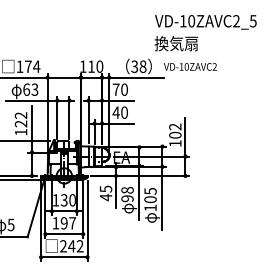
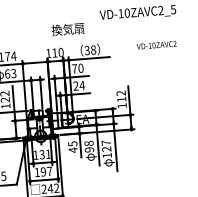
text: (176, 43) -> (68, 29), moved
text: (190, 66) -> (156, 45), moved
text: (120, 112) -> (79, 85), 40 -> 24
text: (175, 134) -> (121, 98), 102 -> 112
text: (150, 195) -> (106, 146), 105 -> 127
text: (72, 200) -> (48, 154), 130 -> 131

